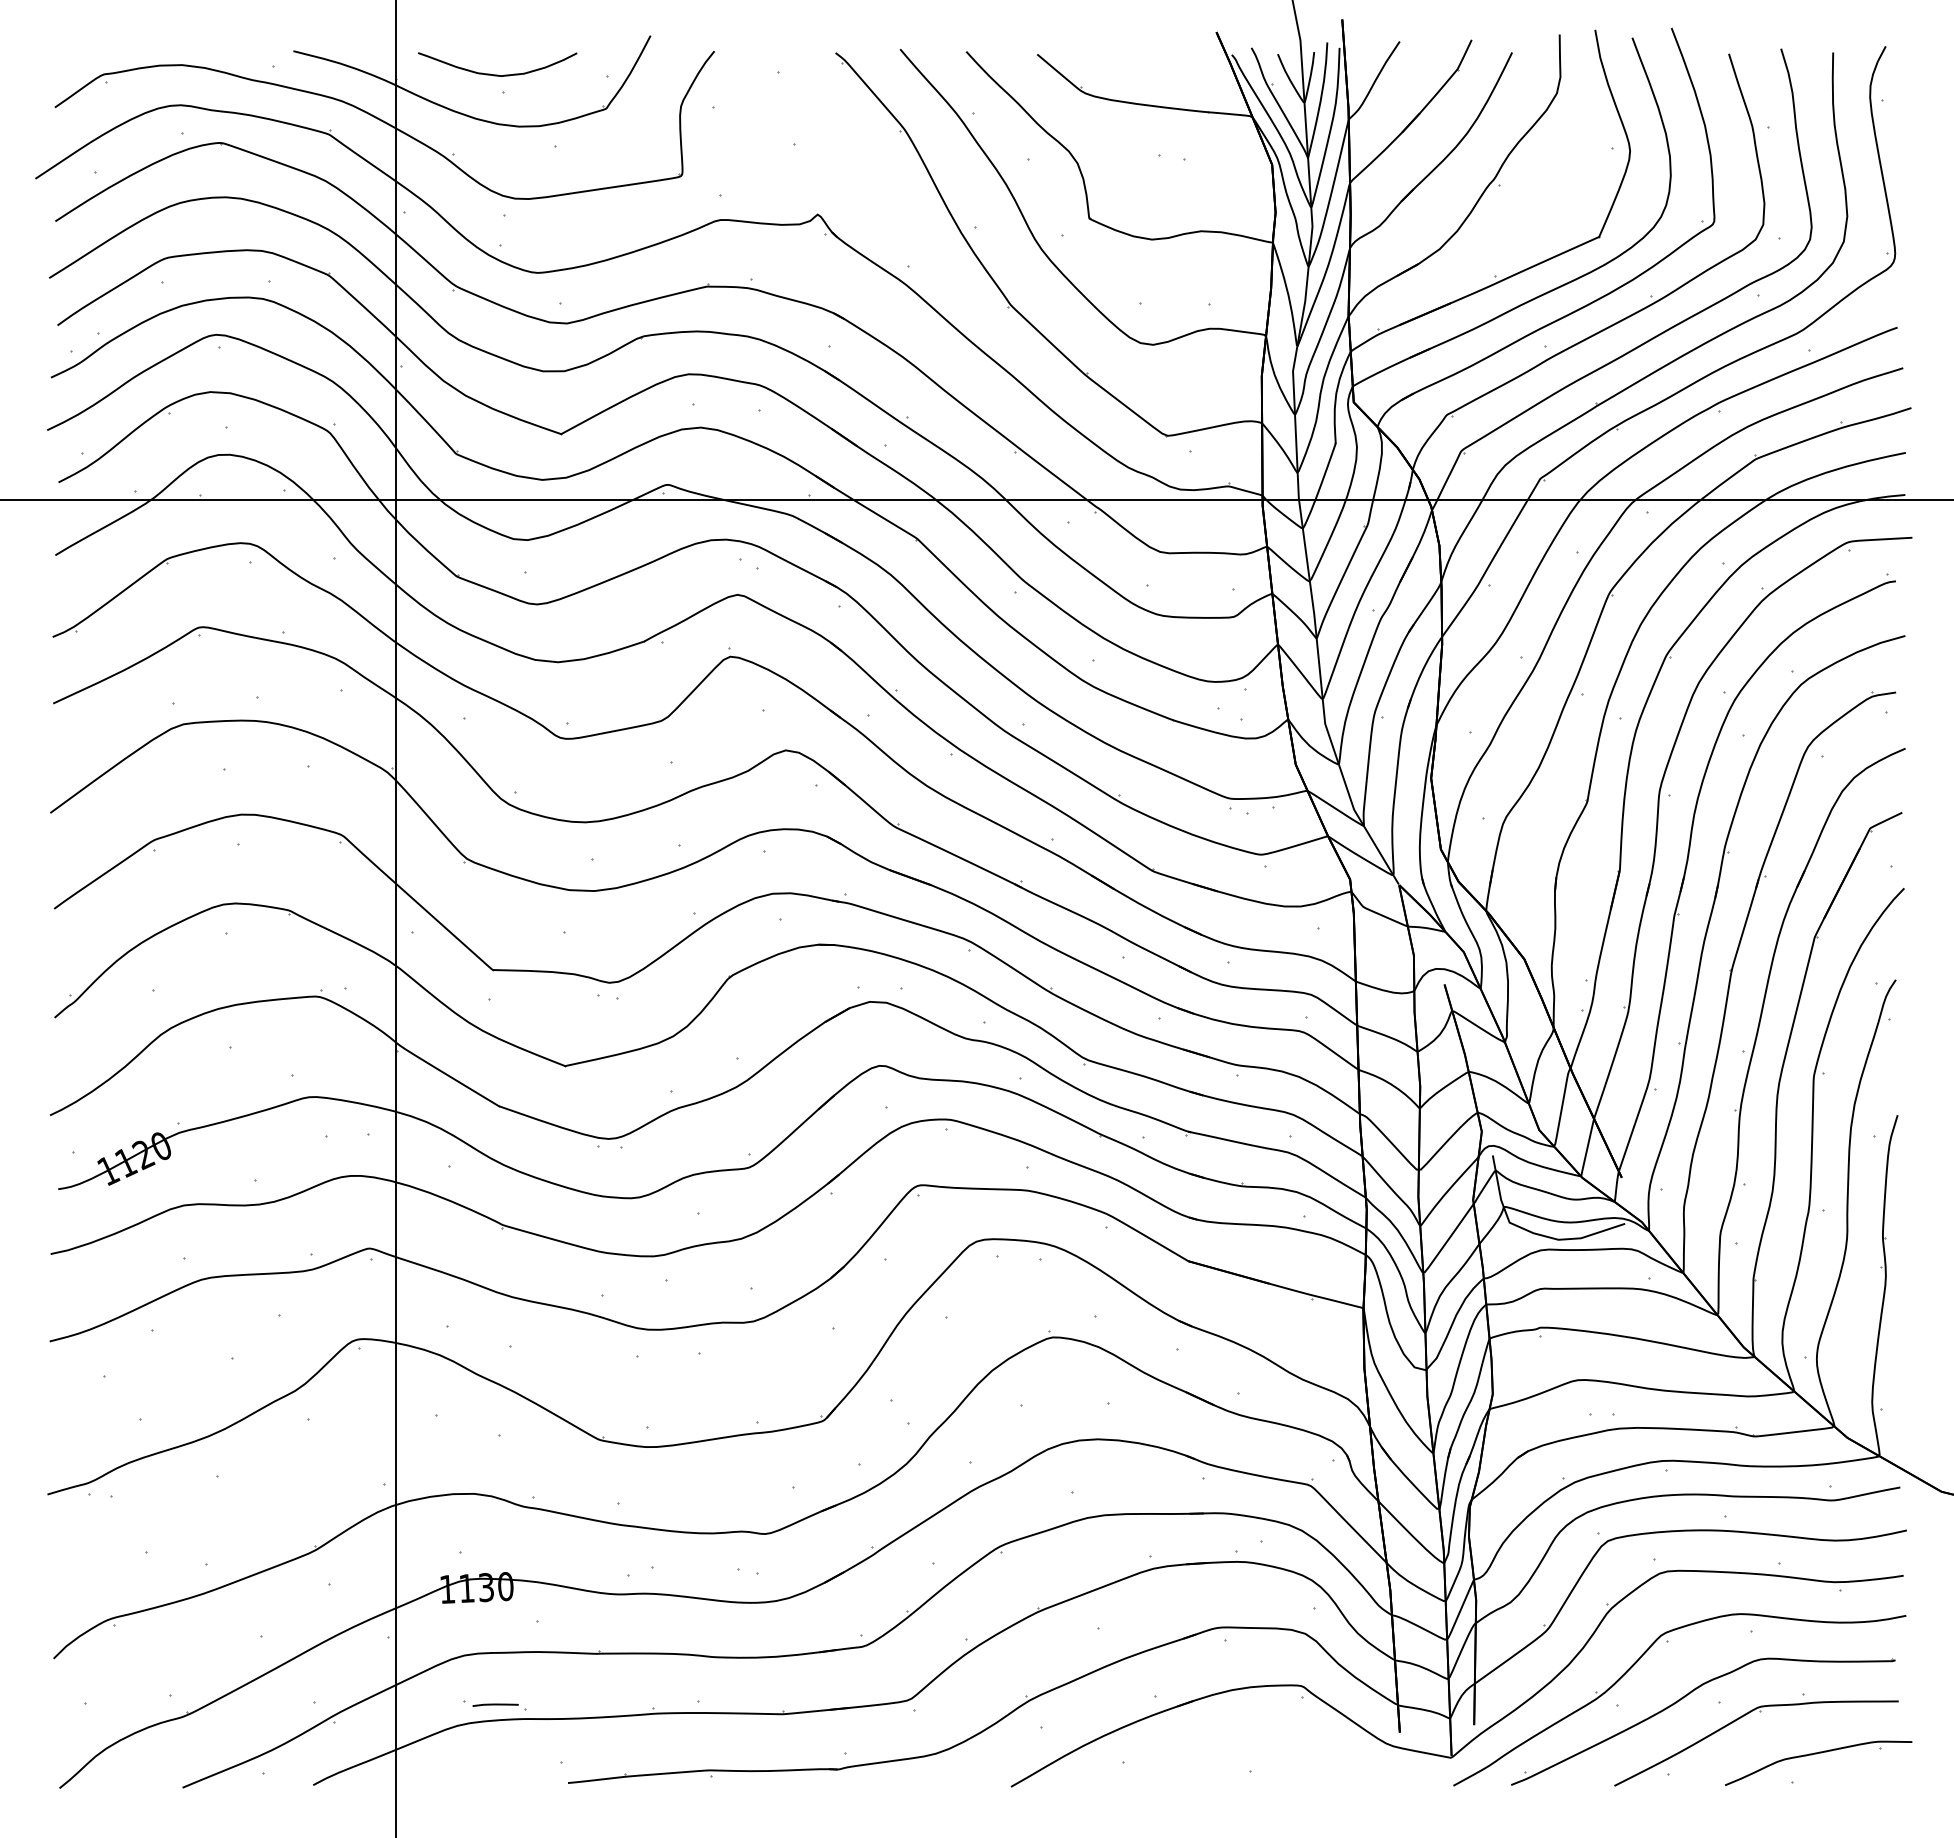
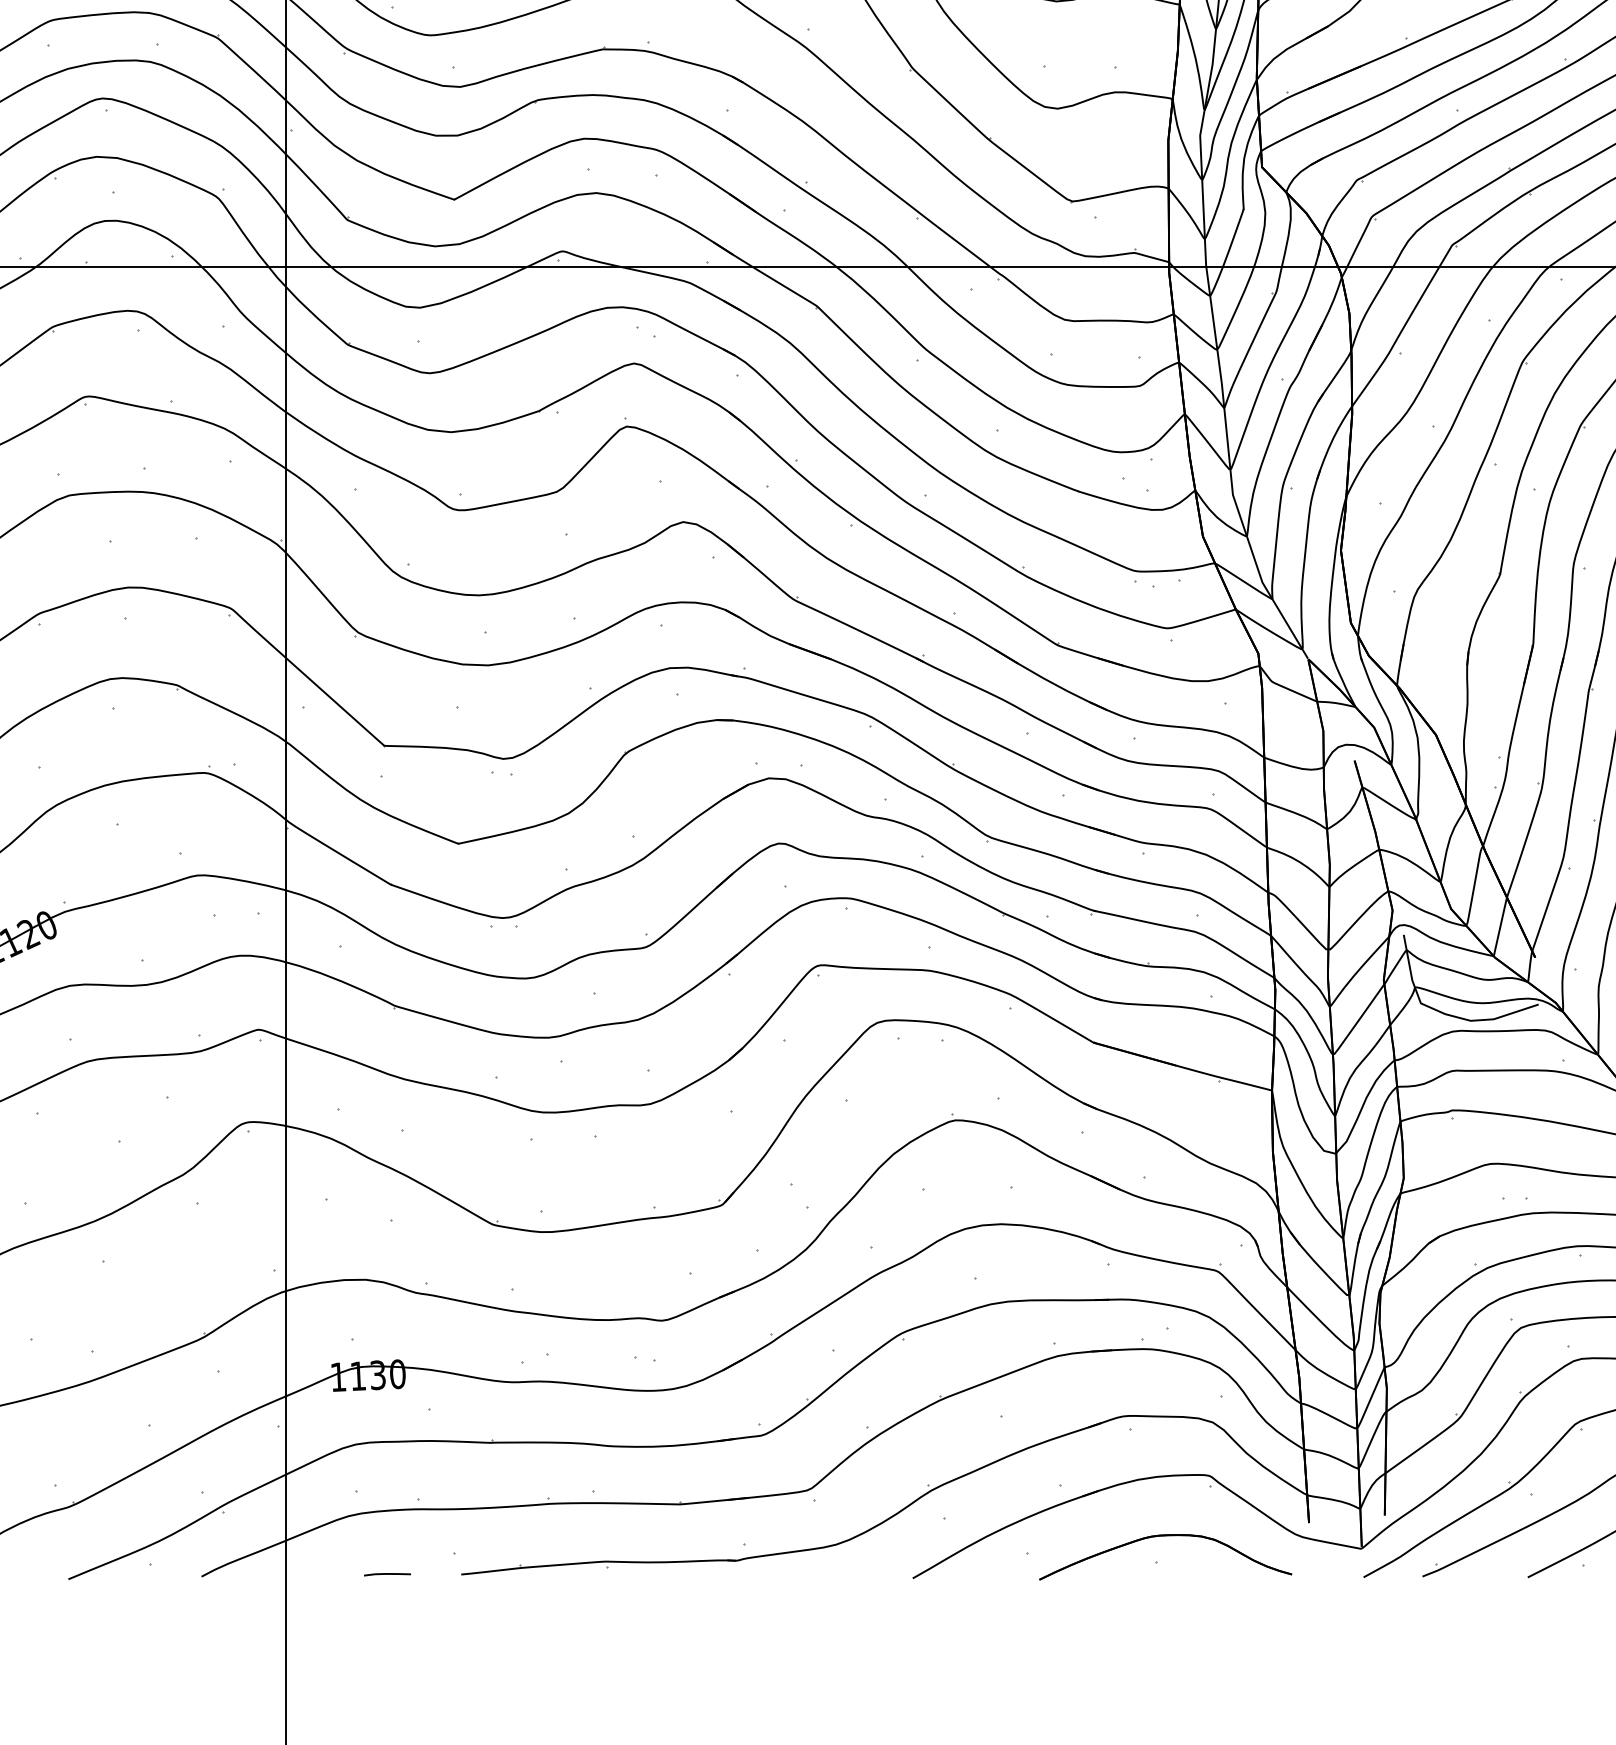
line: (495, 1704) -> (387, 1573), moved
part: (1259, 1745) -> (1166, 1536), added

